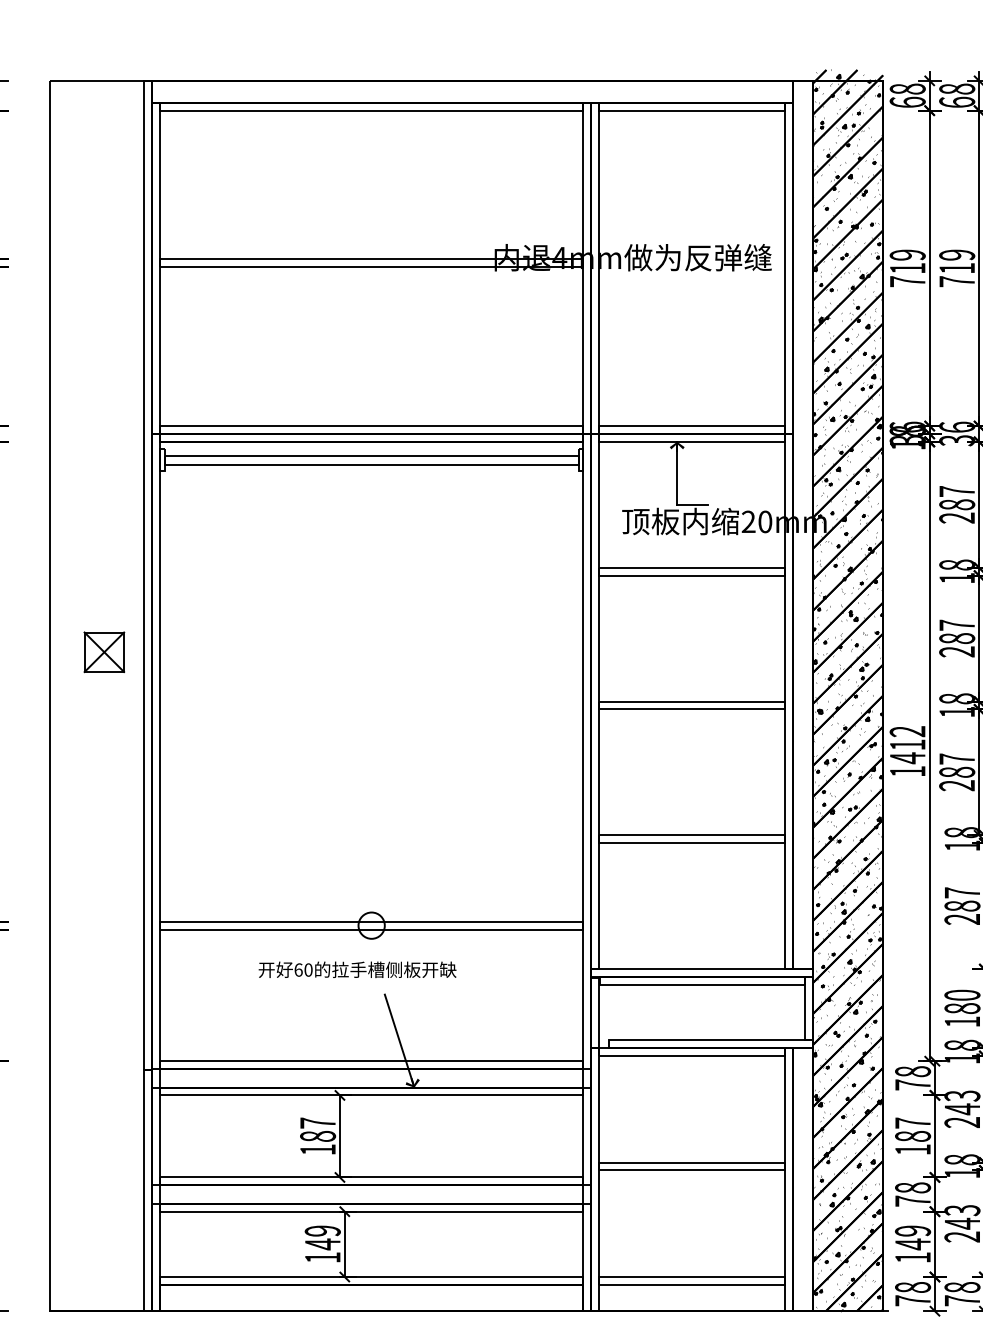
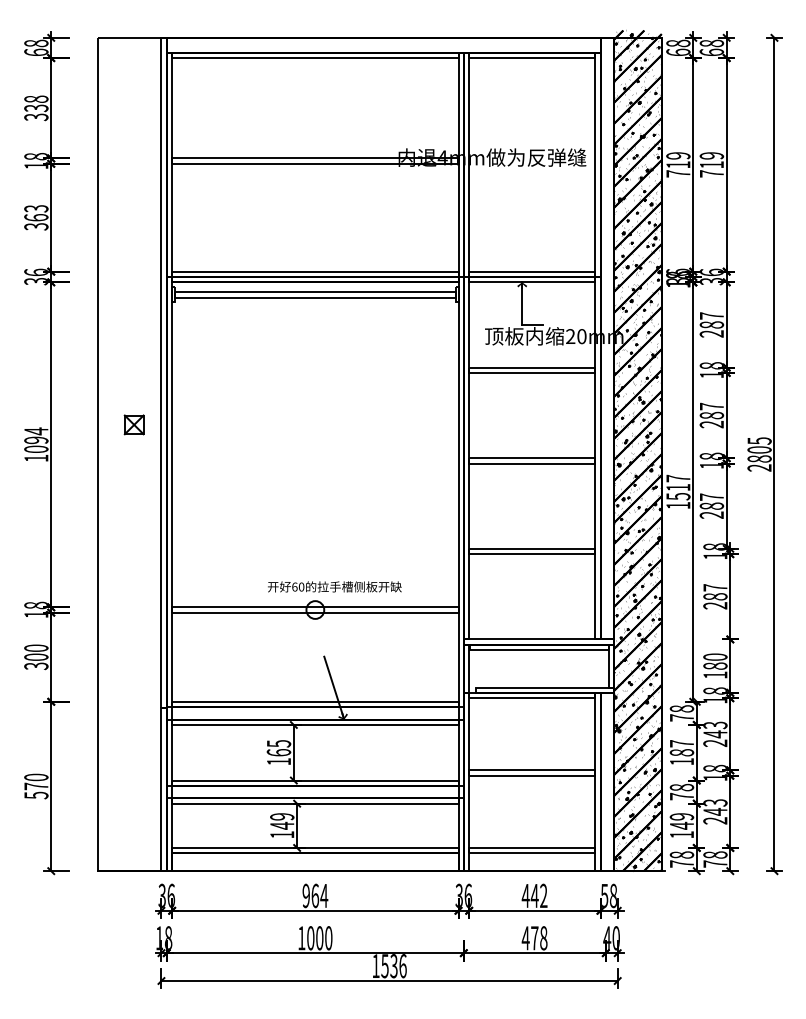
part: (103, 651) -> (133, 424), size x0.7
text: (907, 744) -> (678, 487), 1412 -> 1517
text: (357, 969) -> (334, 586), moved
text: (317, 1130) -> (278, 748), 187 -> 165

